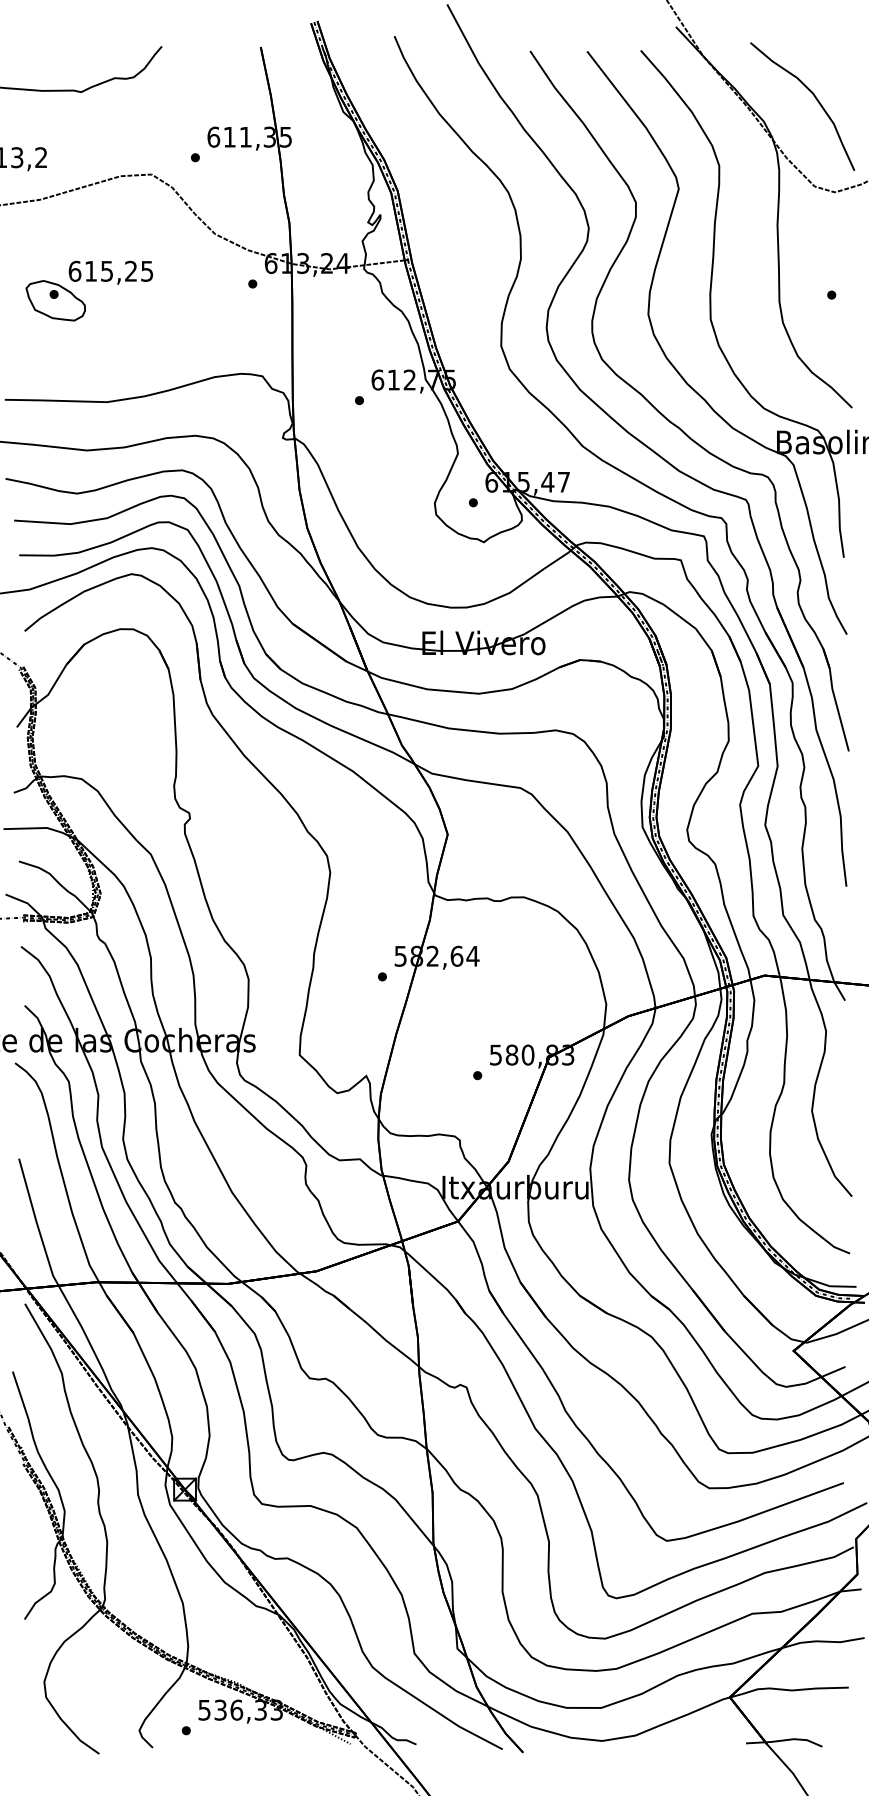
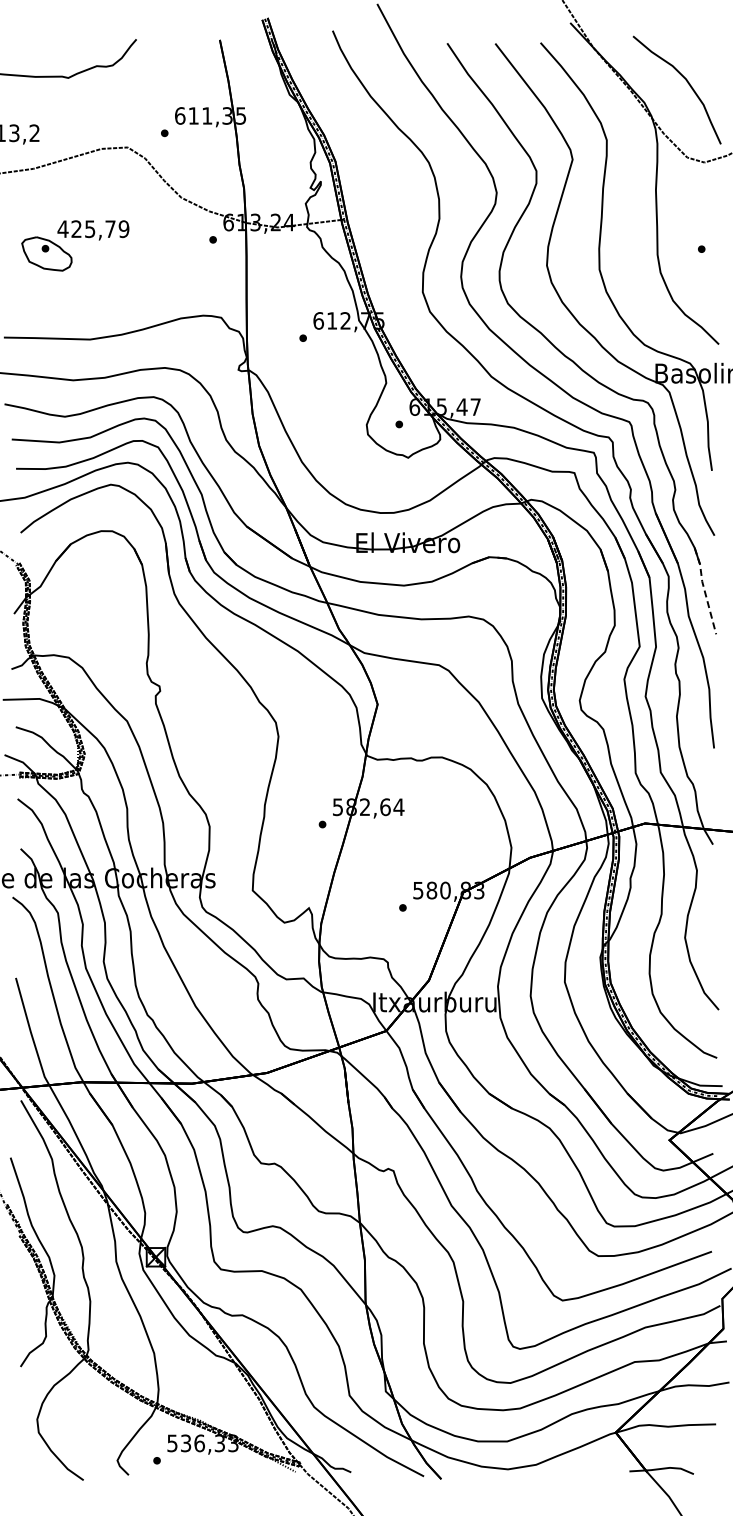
text: (110, 271) -> (93, 229), 615,25 -> 425,79
line: (835, 699) -> (704, 590), solid -> dashed

